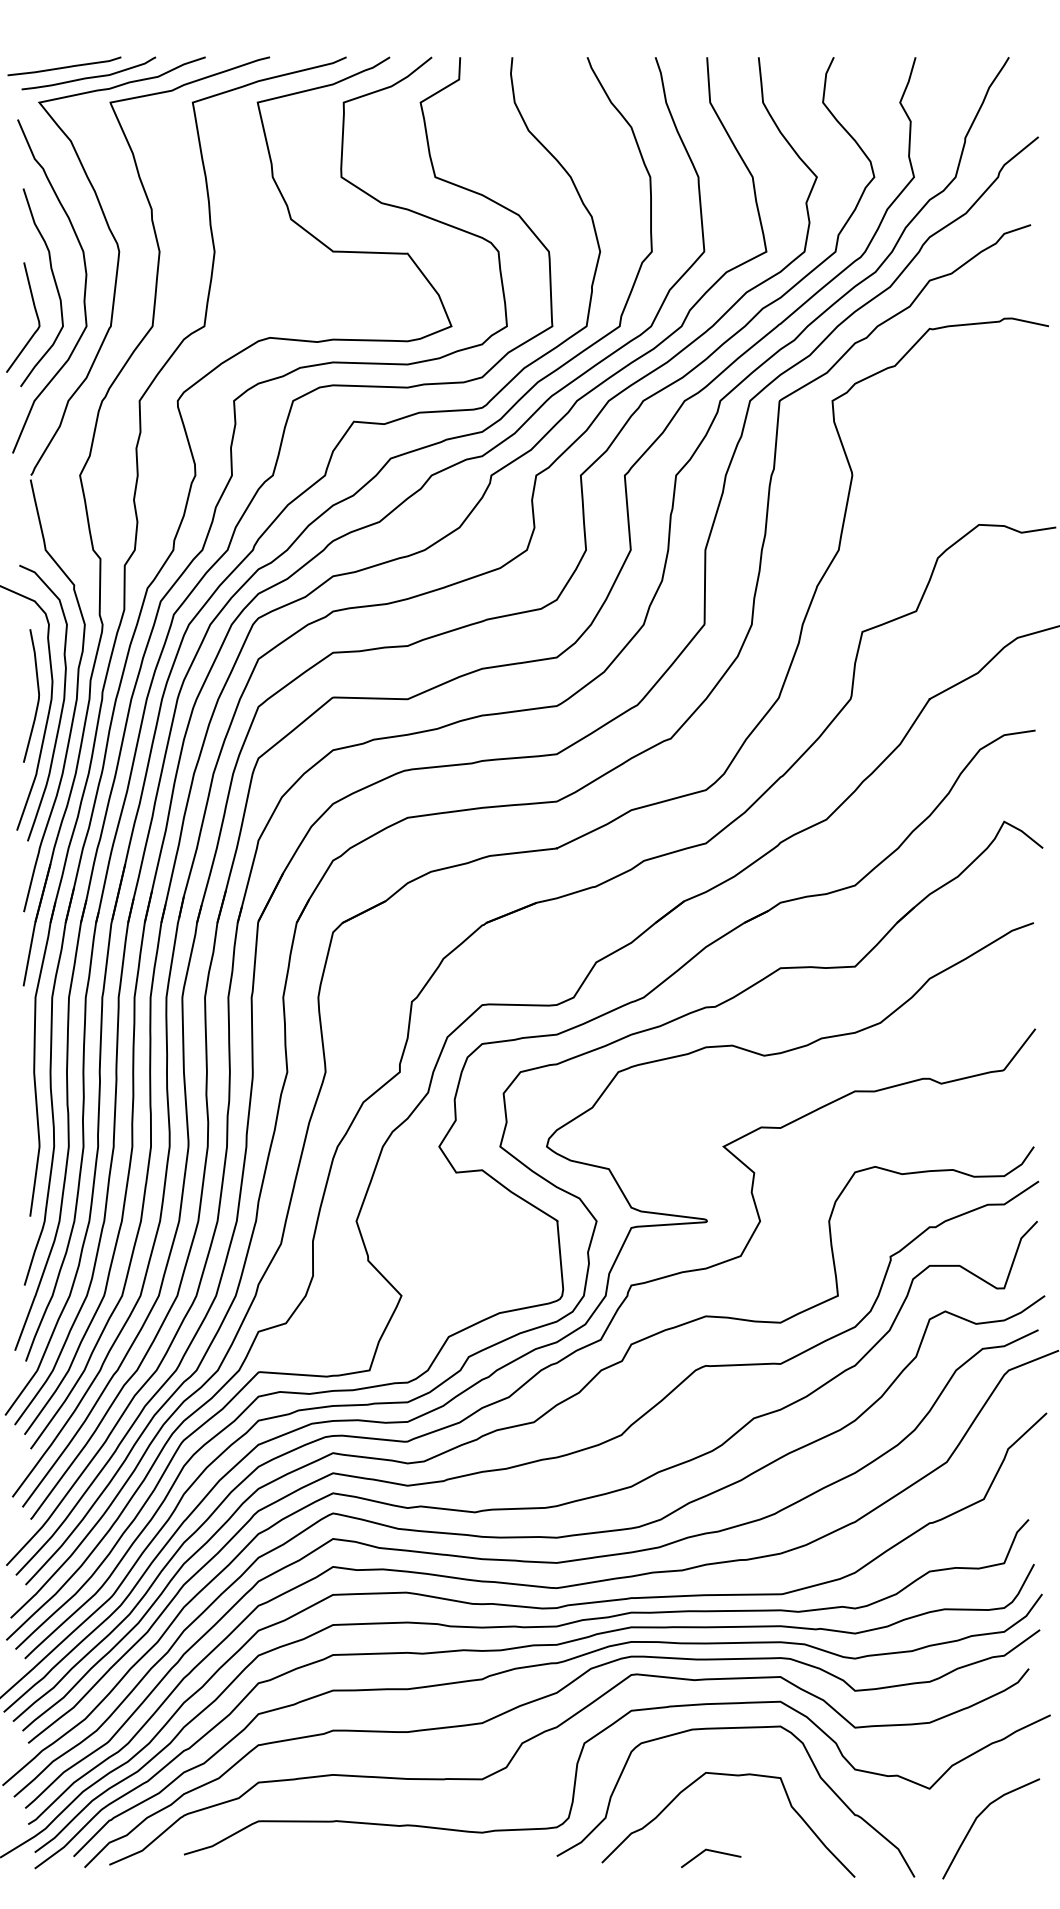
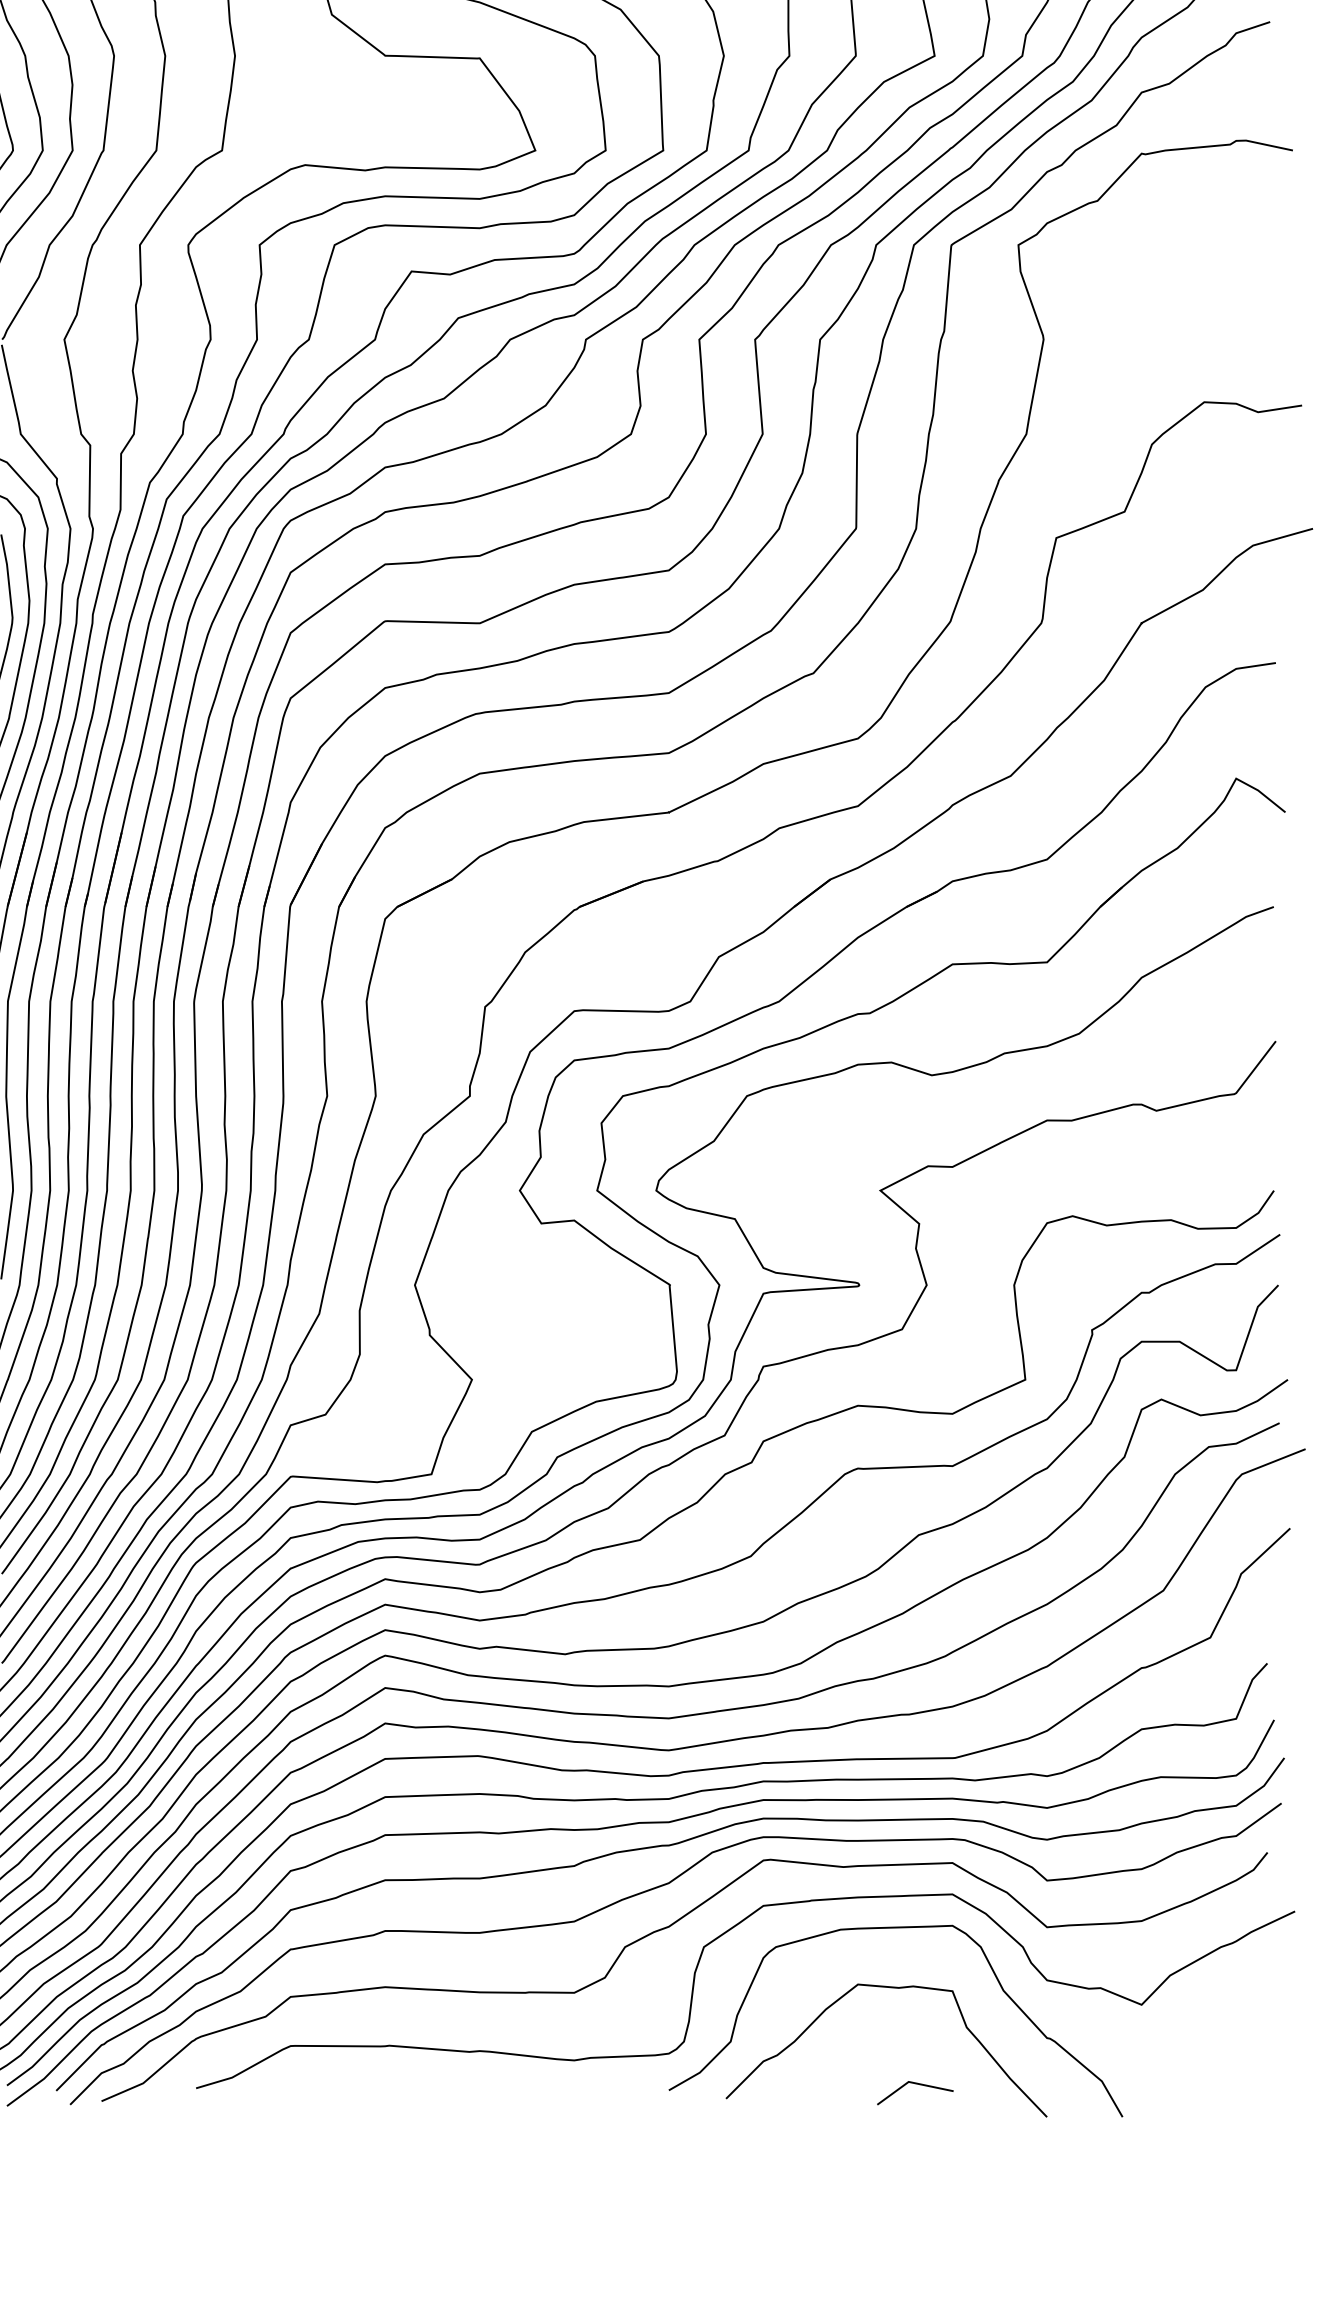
curve: (979, 1816) -> (1204, 2039), removed
line: (713, 1852) -> (918, 2085), moved

